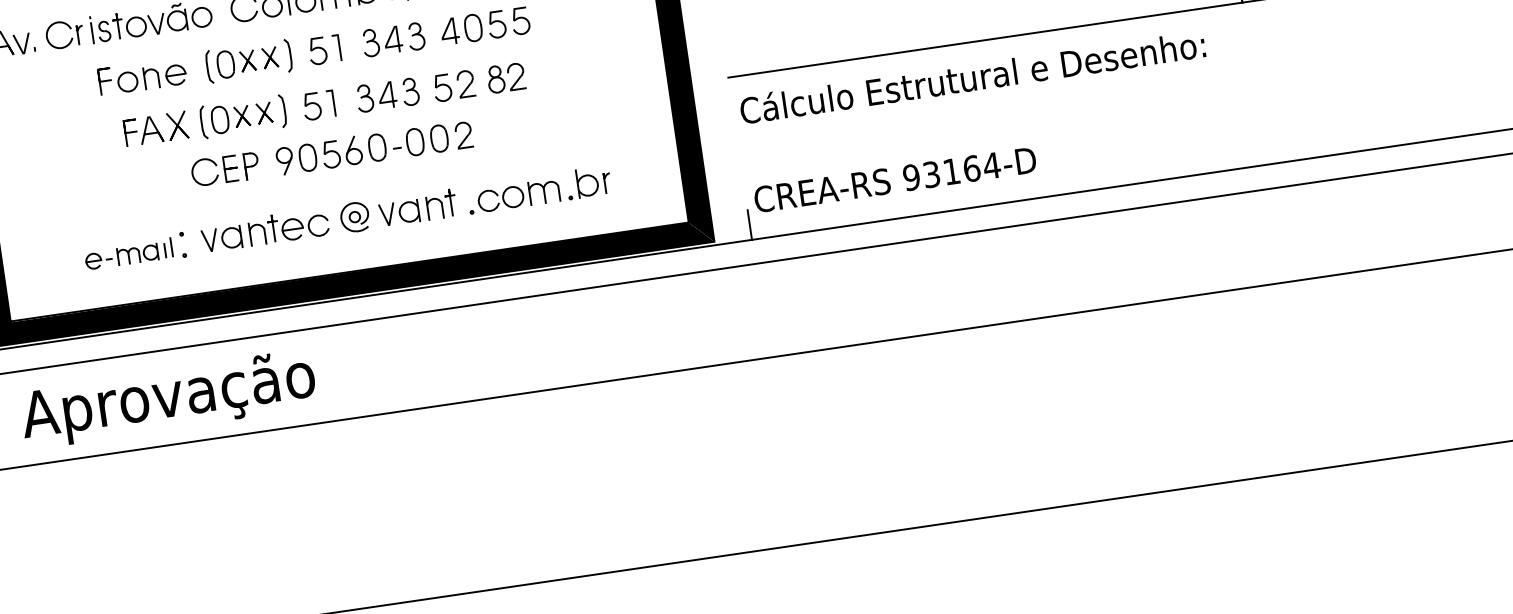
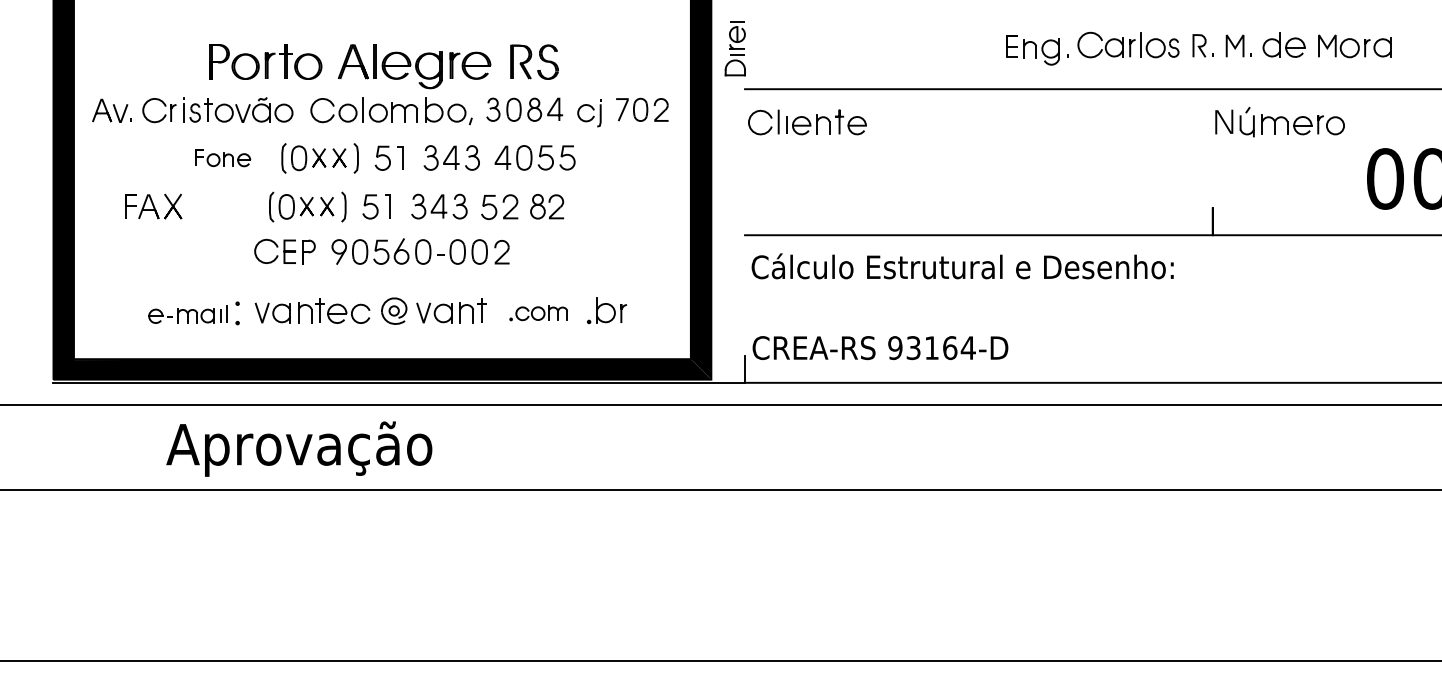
part: (141, 75) -> (222, 157), size x0.7
part: (156, 128) -> (153, 206), moved
part: (513, 196) -> (538, 313), size x0.7
text: (168, 398) -> (299, 448), moved

